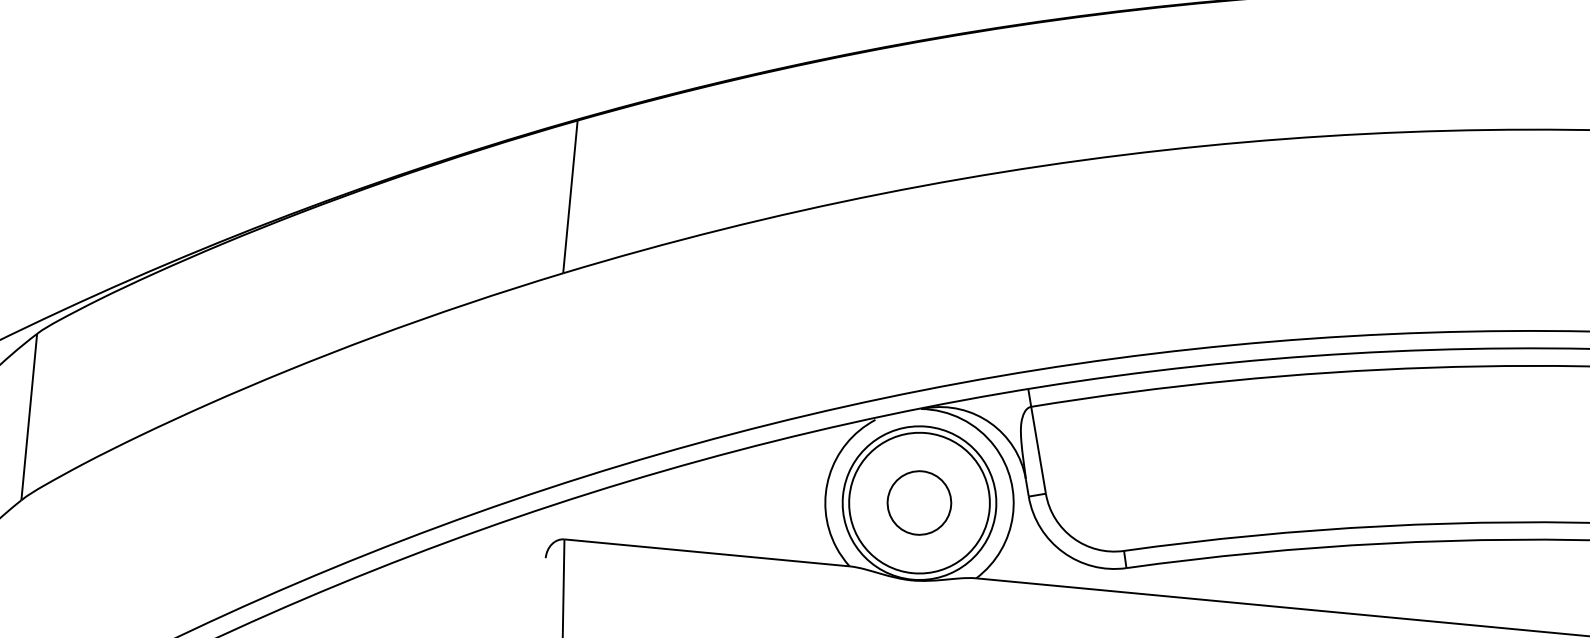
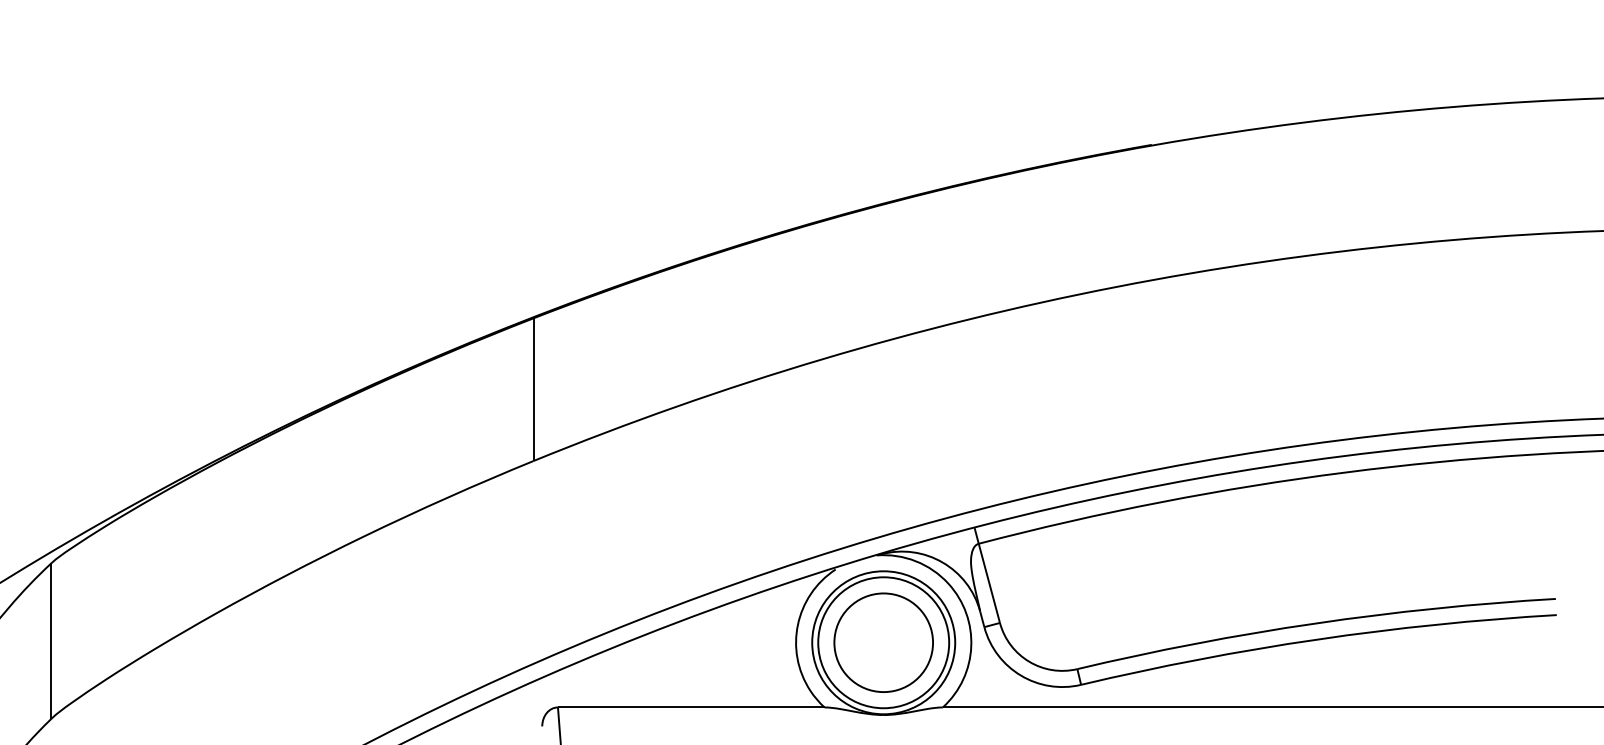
part: (919, 502) -> (883, 642), size x1.67

